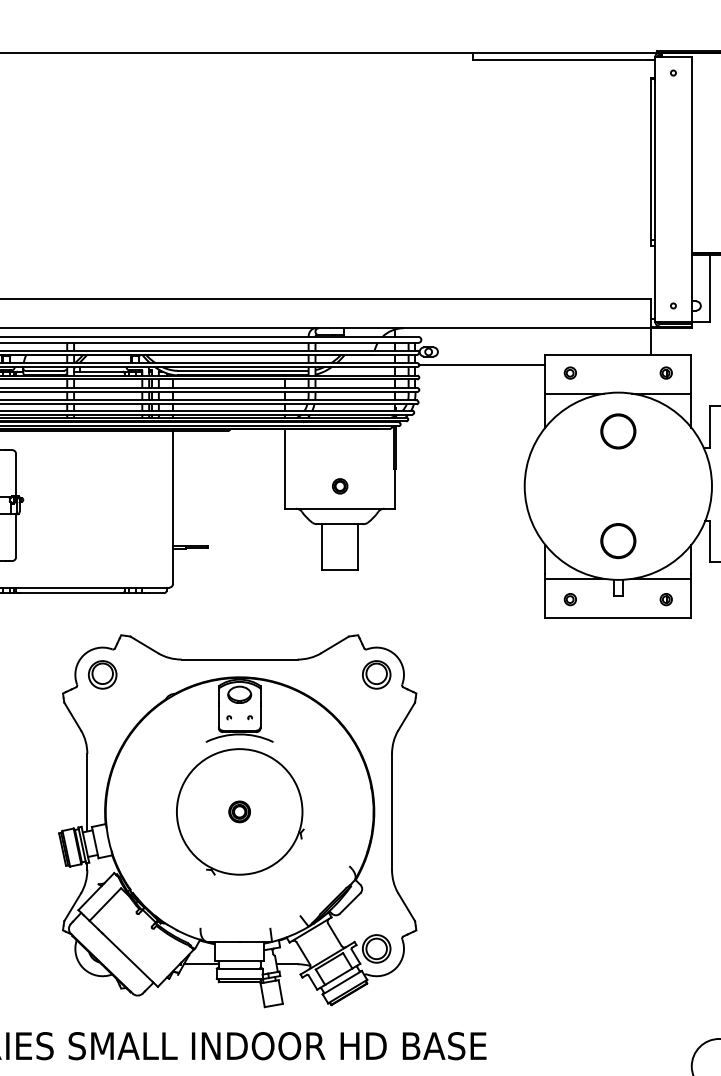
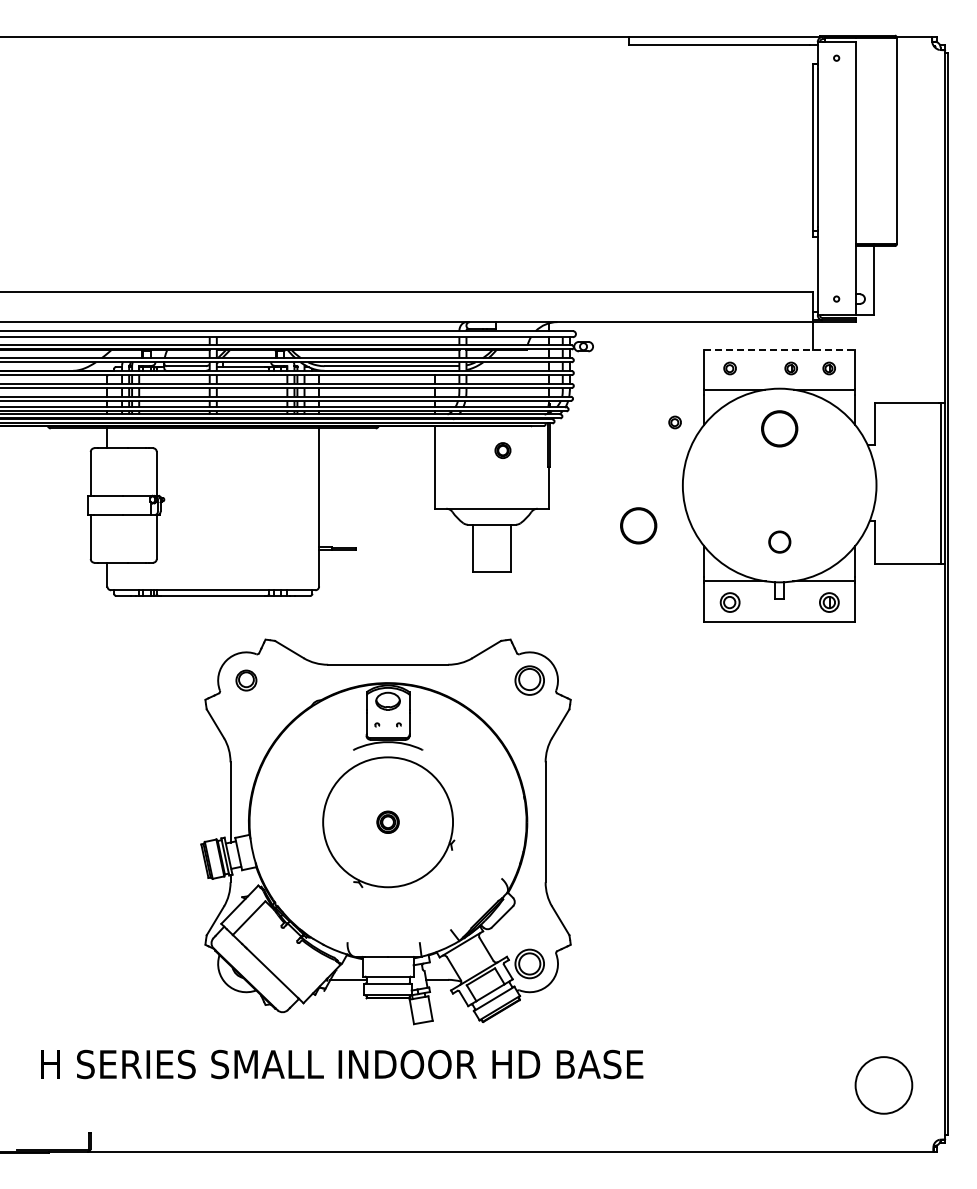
line: (618, 354) -> (779, 349), solid -> dashed
line: (481, 364) -> (638, 359), removed
part: (628, 373) -> (790, 368), added
part: (516, 425) -> (674, 422), added
part: (339, 486) -> (502, 450), moved
circle: (481, 524) -> (638, 525), added
circle: (618, 540) -> (779, 541), size x0.6
part: (569, 599) -> (729, 602), size x1.6
part: (665, 599) -> (828, 602), size x1.6
part: (102, 674) -> (246, 680), size x0.7

